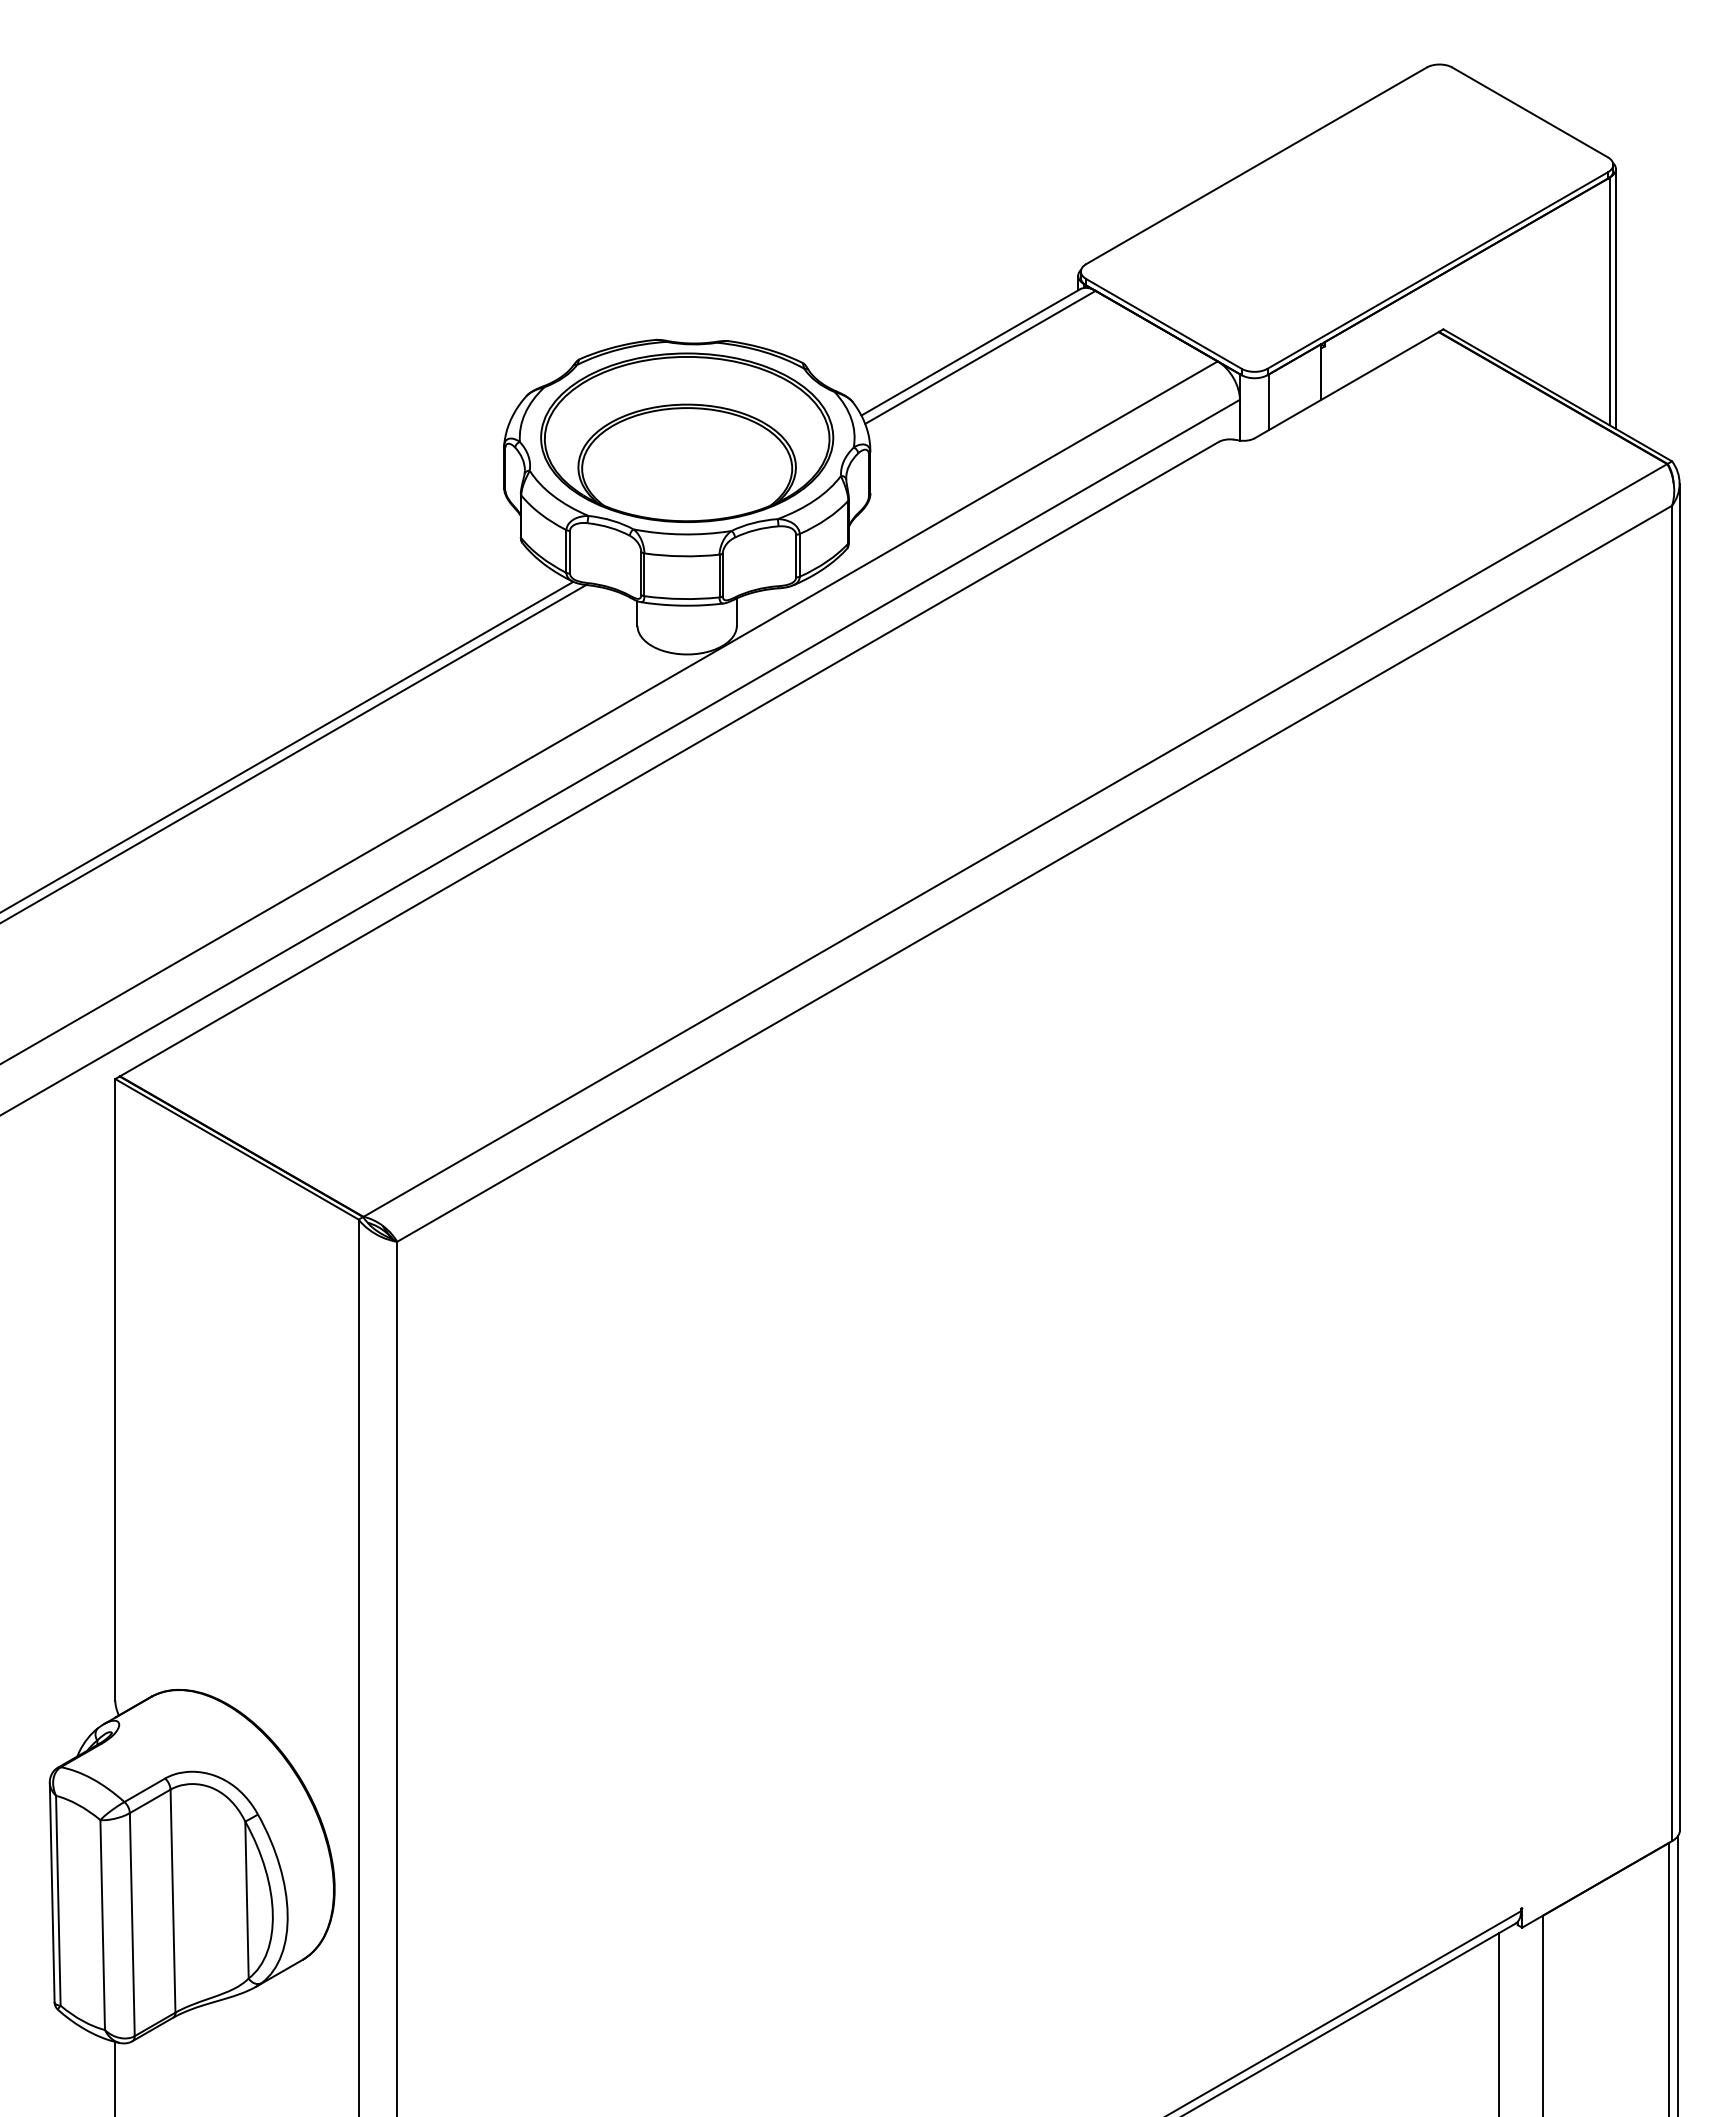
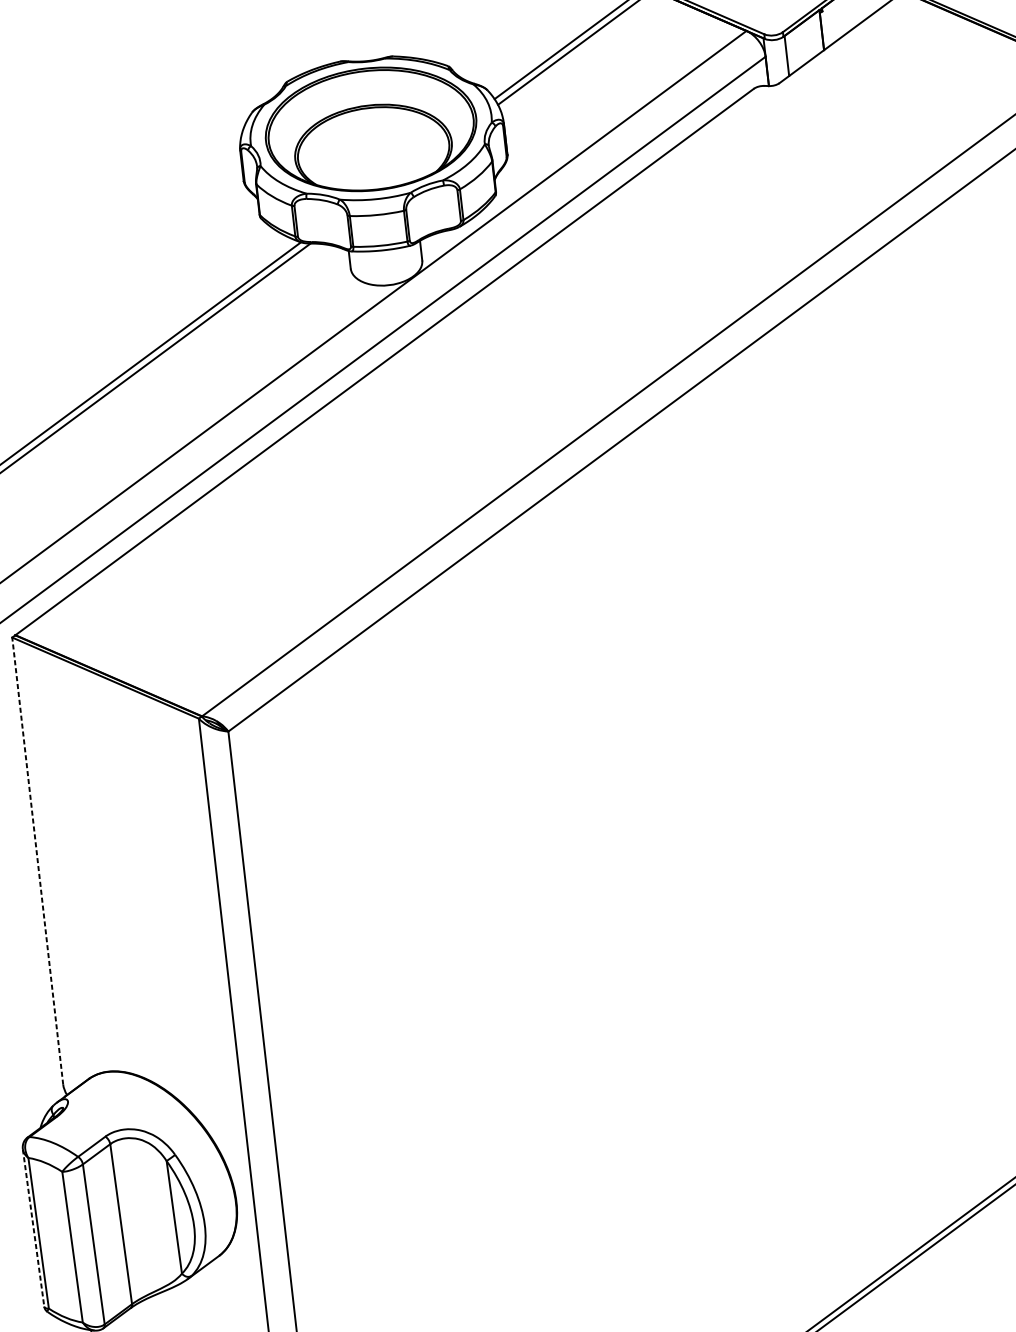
line: (115, 1389) -> (37, 860), solid -> dashed
line: (52, 1892) -> (33, 1227), solid -> dashed

